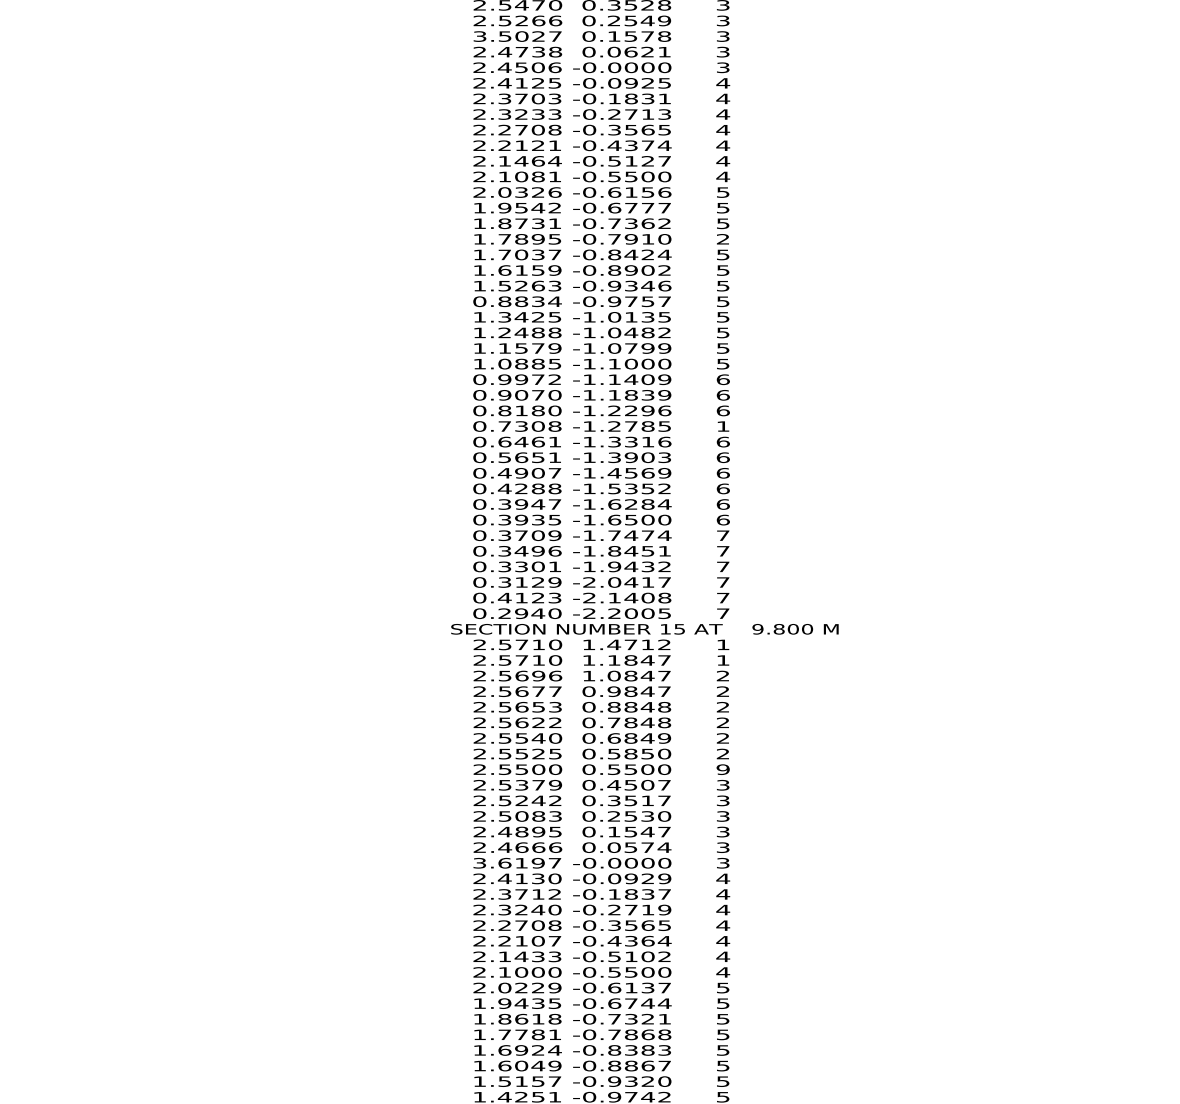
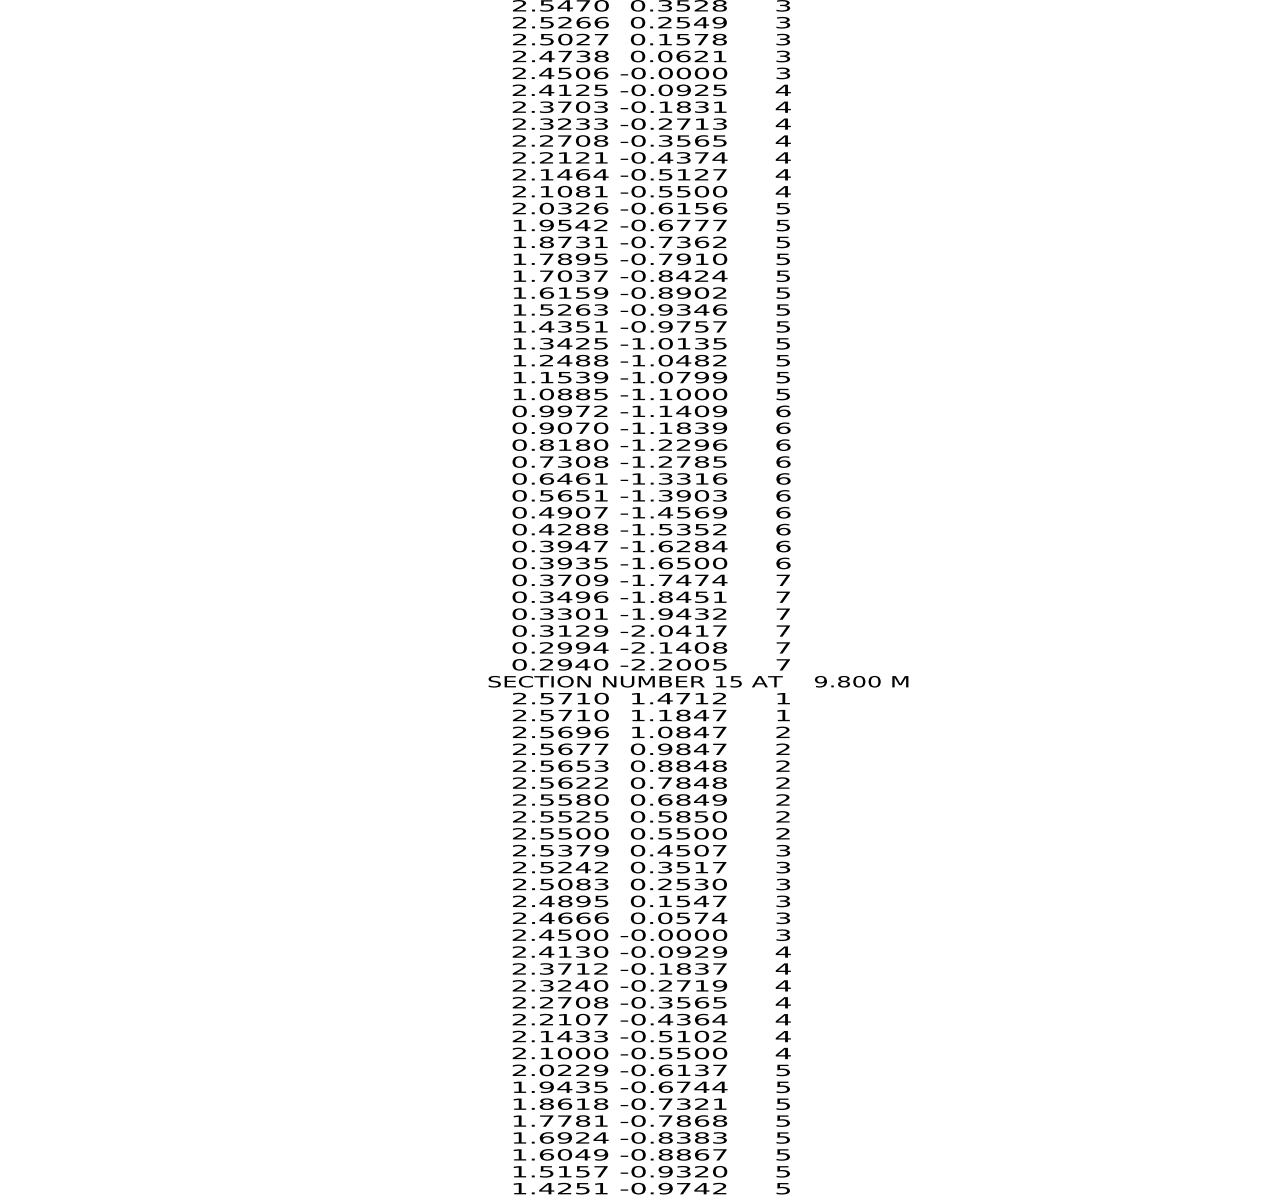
text: (479, 36) -> (519, 39), 3.5027 -> 2.5027
text: (723, 239) -> (783, 259), 2 -> 5
text: (517, 301) -> (560, 326), 0.8834 -> 1.4351
text: (538, 348) -> (583, 377), 1.1579 -> 1.1539
text: (722, 426) -> (782, 462), 1 -> 6
text: (529, 597) -> (573, 647), 0.4123 -> 0.2994
text: (538, 738) -> (583, 800), 2.5540 -> 2.5580
text: (722, 769) -> (782, 833), 9 -> 2
text: (517, 862) -> (560, 934), 3.6197 -> 2.4500

